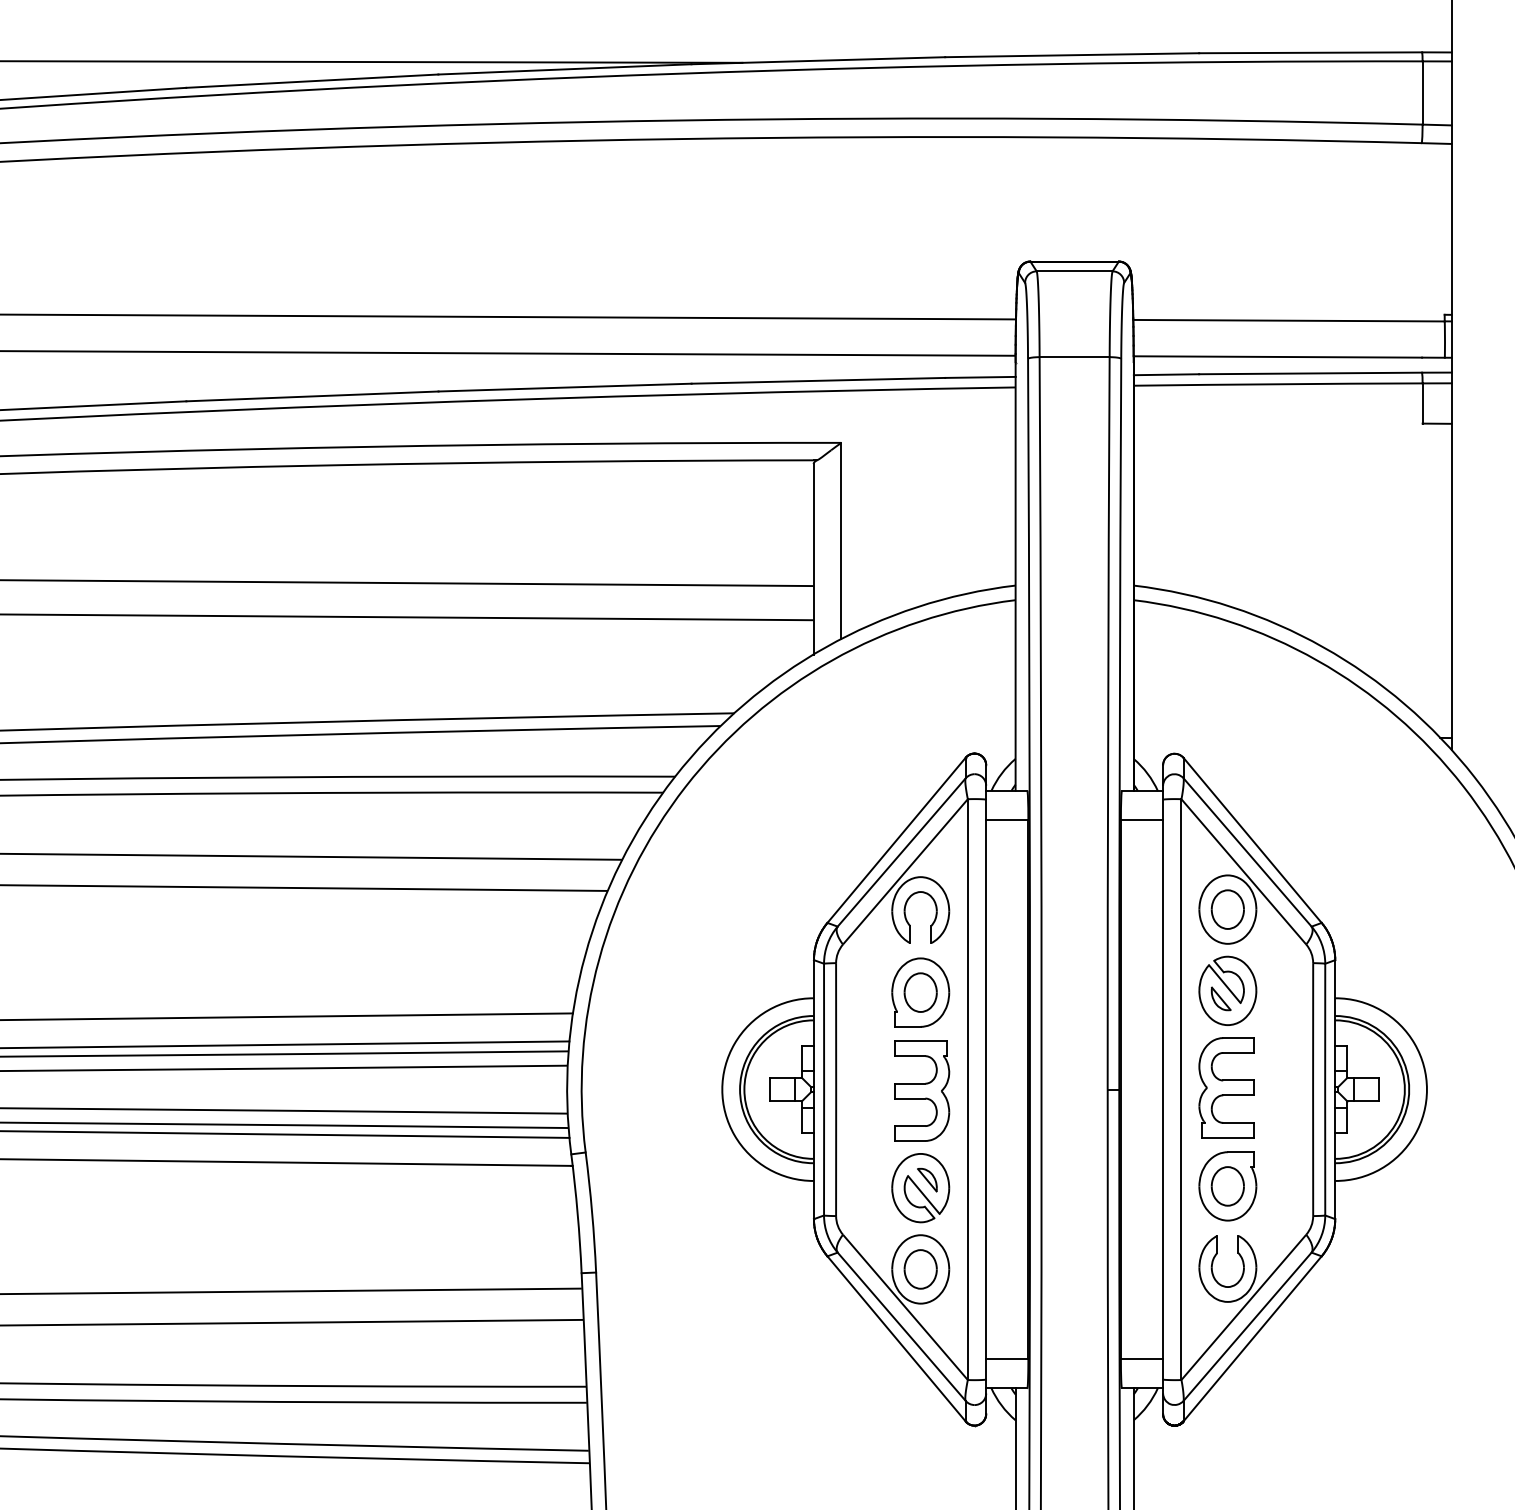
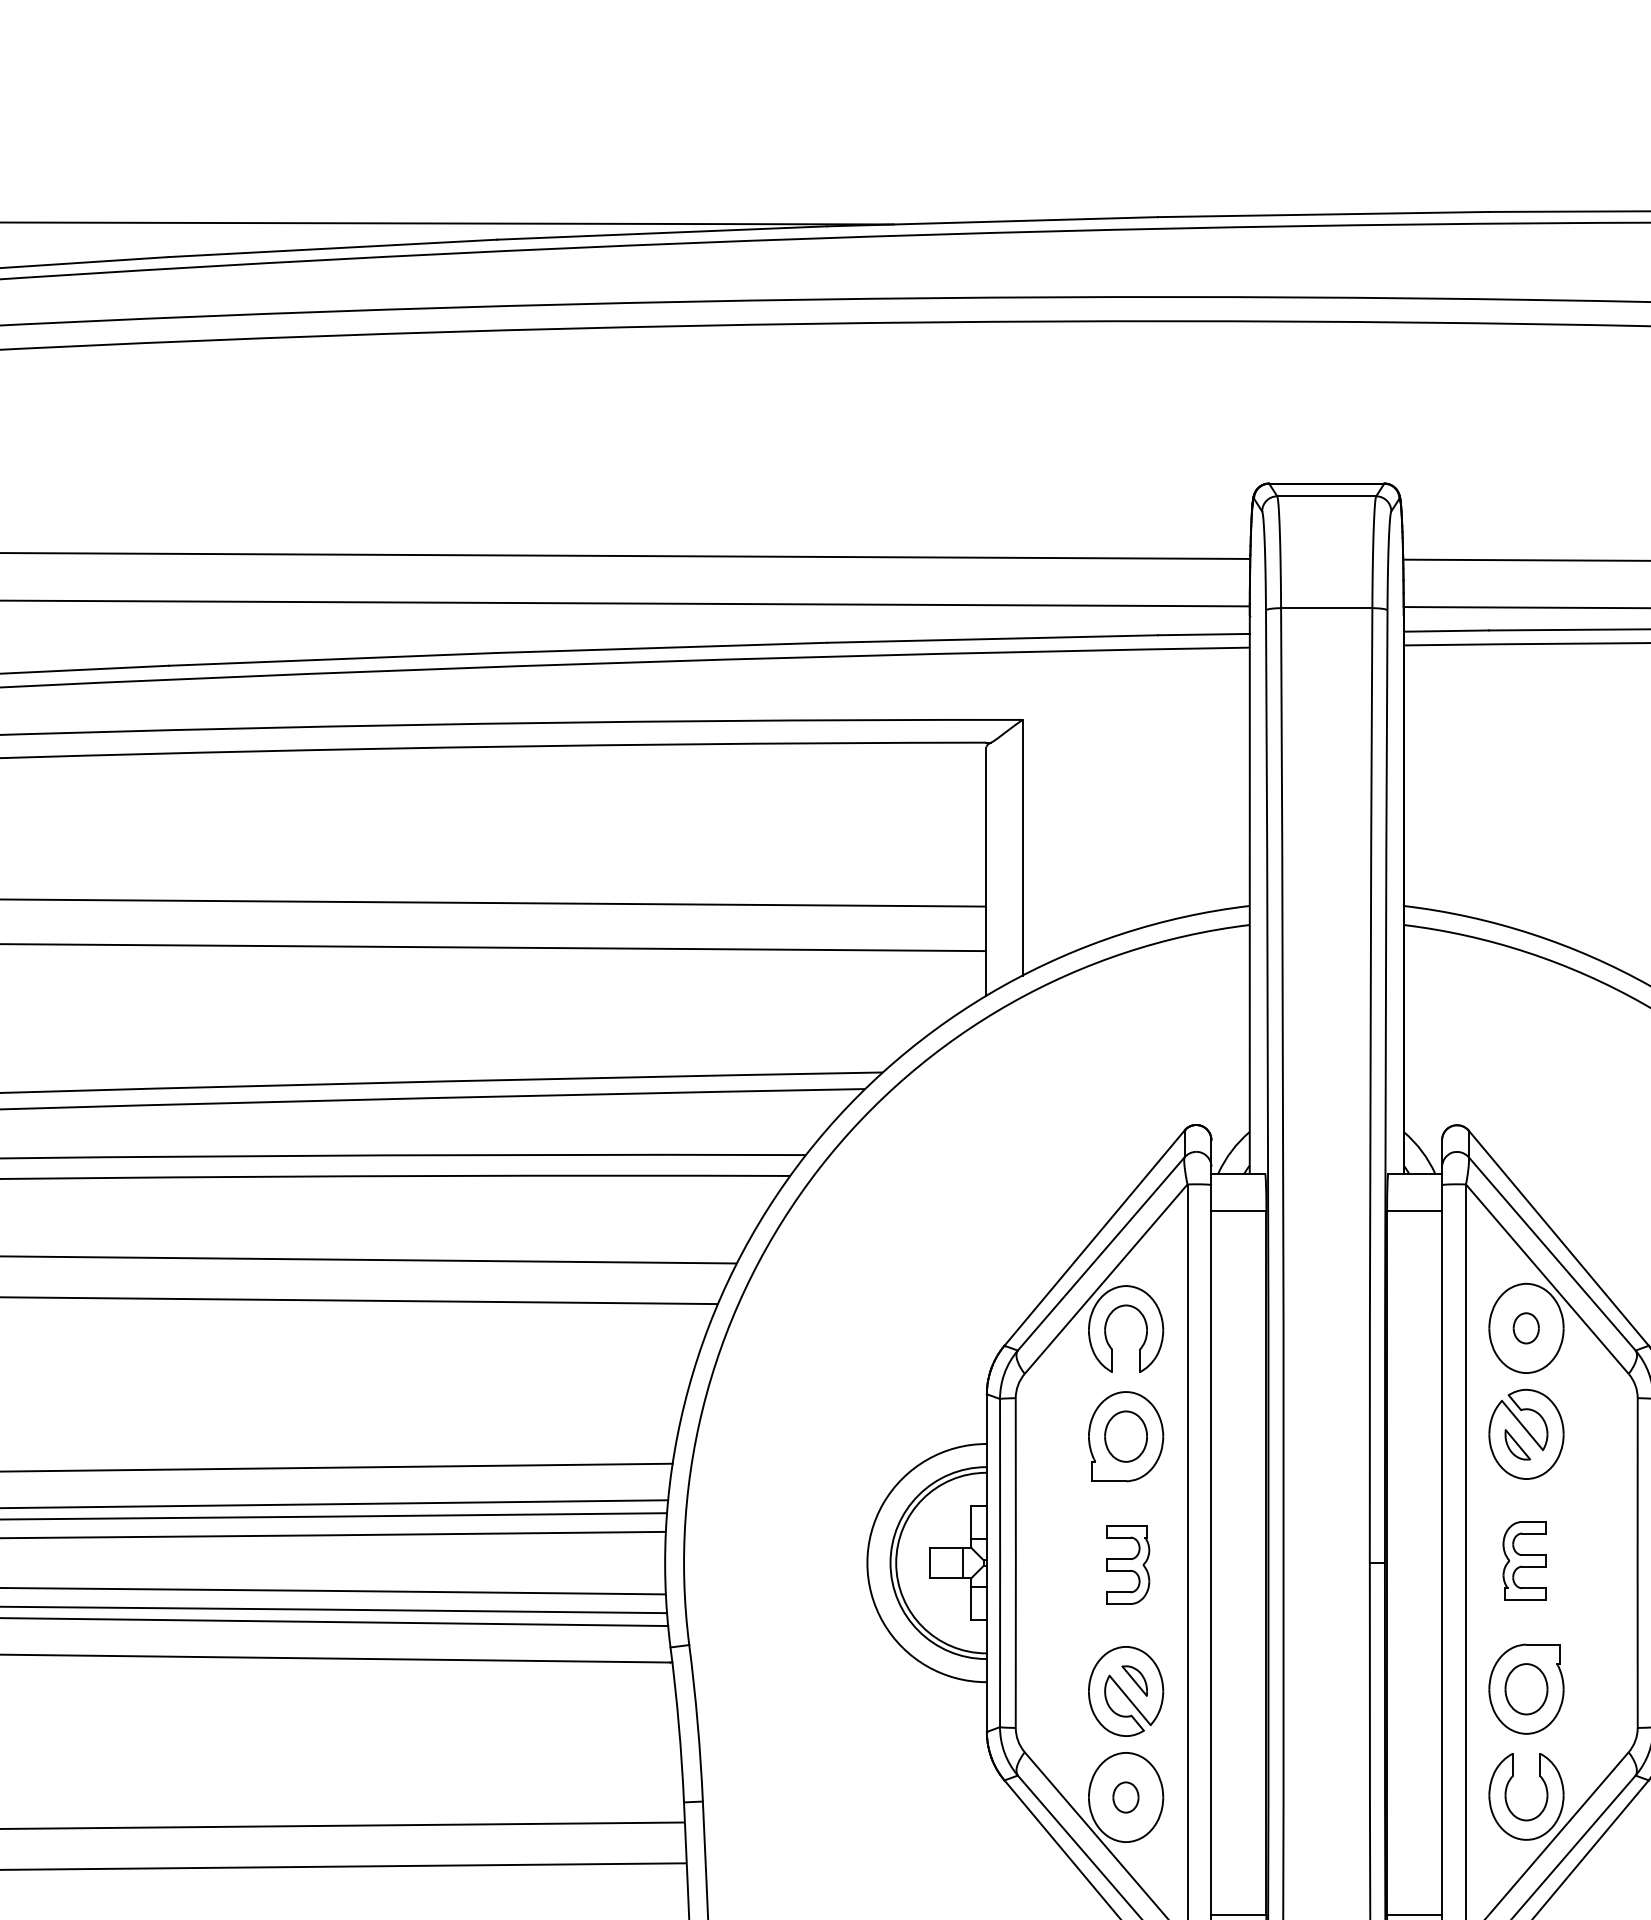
part: (1227, 909) -> (1526, 1328), size x0.6
part: (1226, 1087) -> (1524, 1560), size x0.6
part: (922, 1090) -> (1128, 1564), size x0.6
part: (920, 1269) -> (1125, 1797), size x0.6

